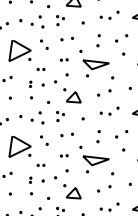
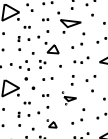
part: (44, 140) -> (30, 83), size x1.6
part: (94, 159) -> (69, 98), size x0.6
part: (72, 191) -> (52, 123), size x0.7

